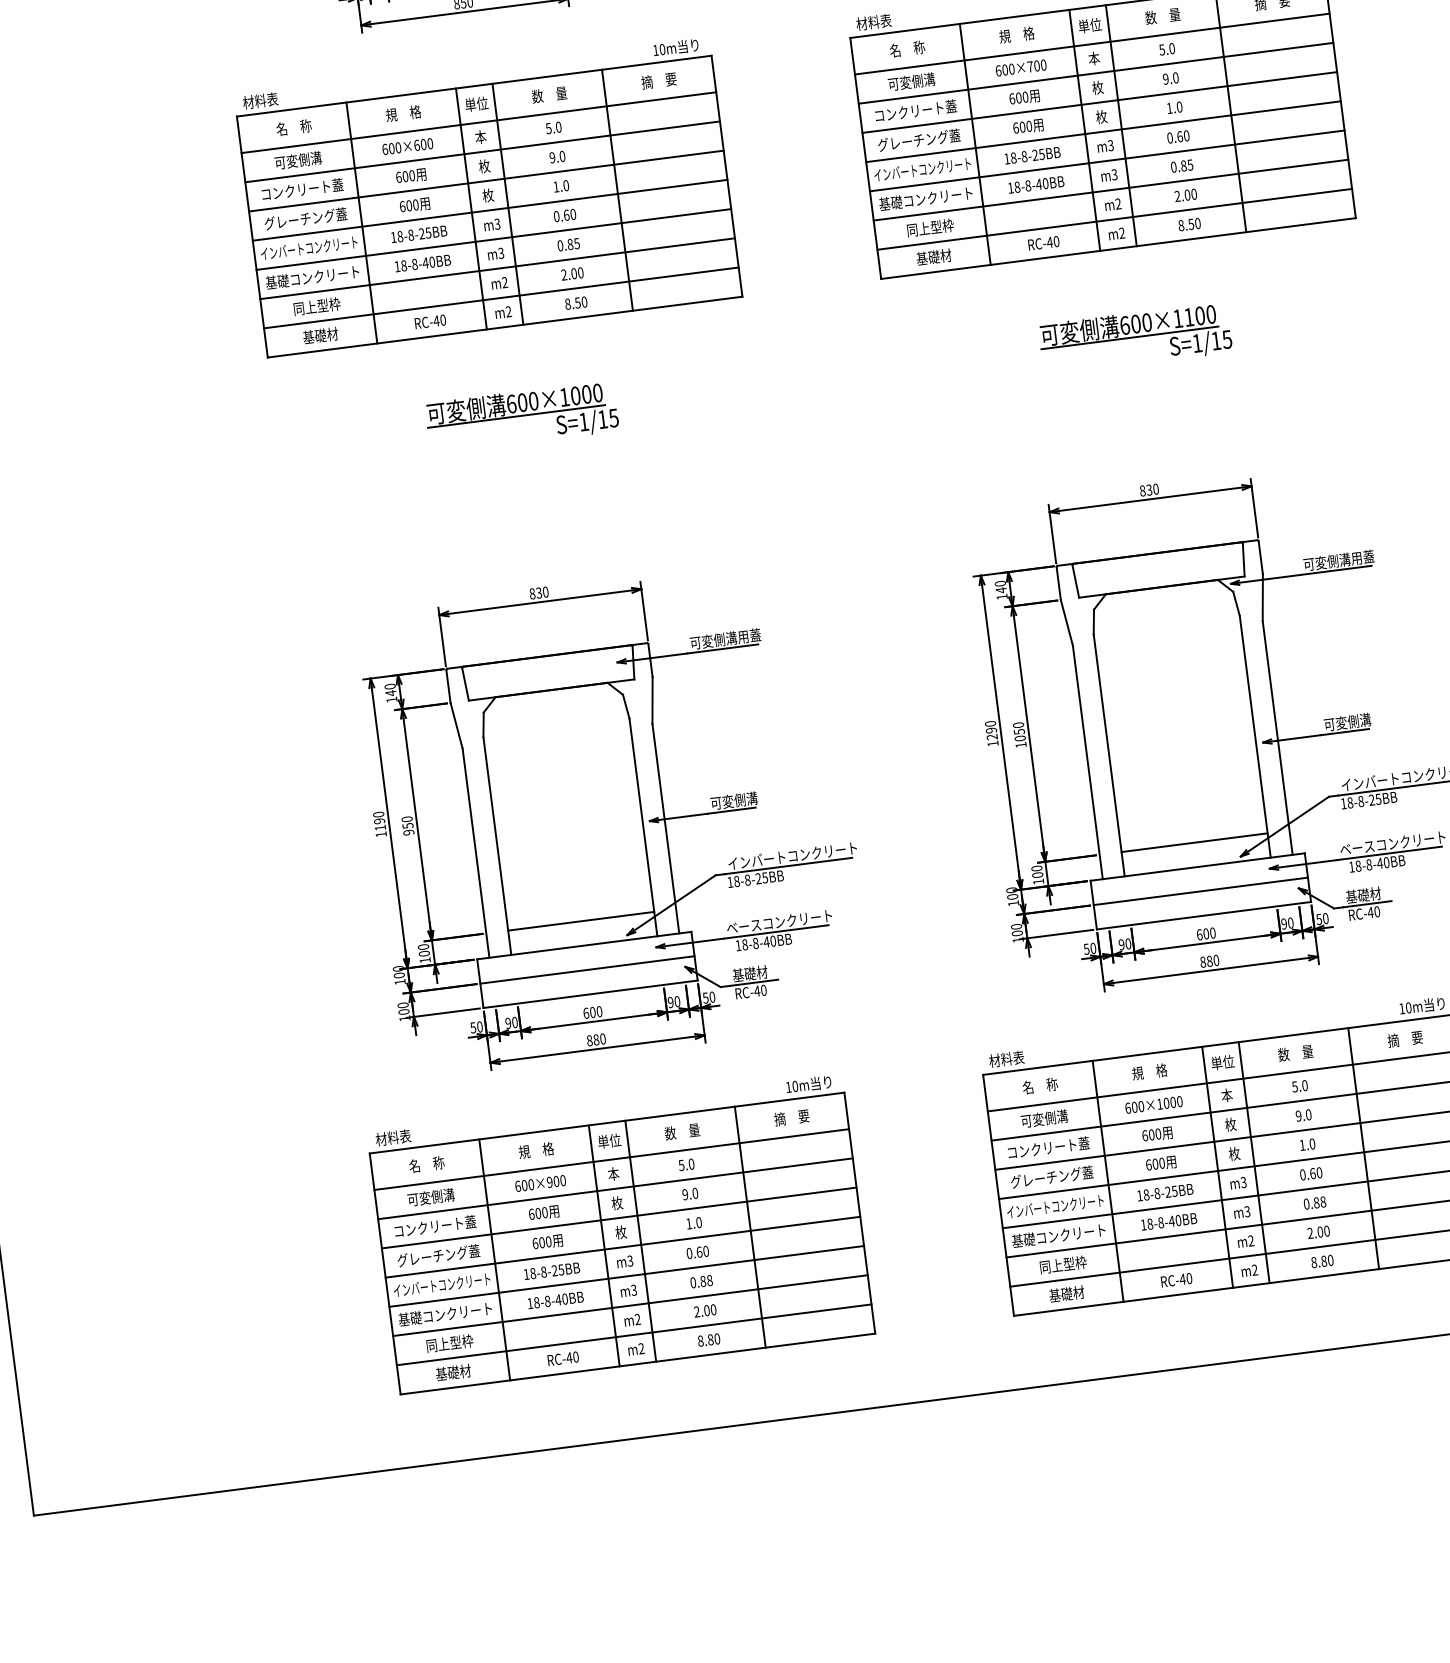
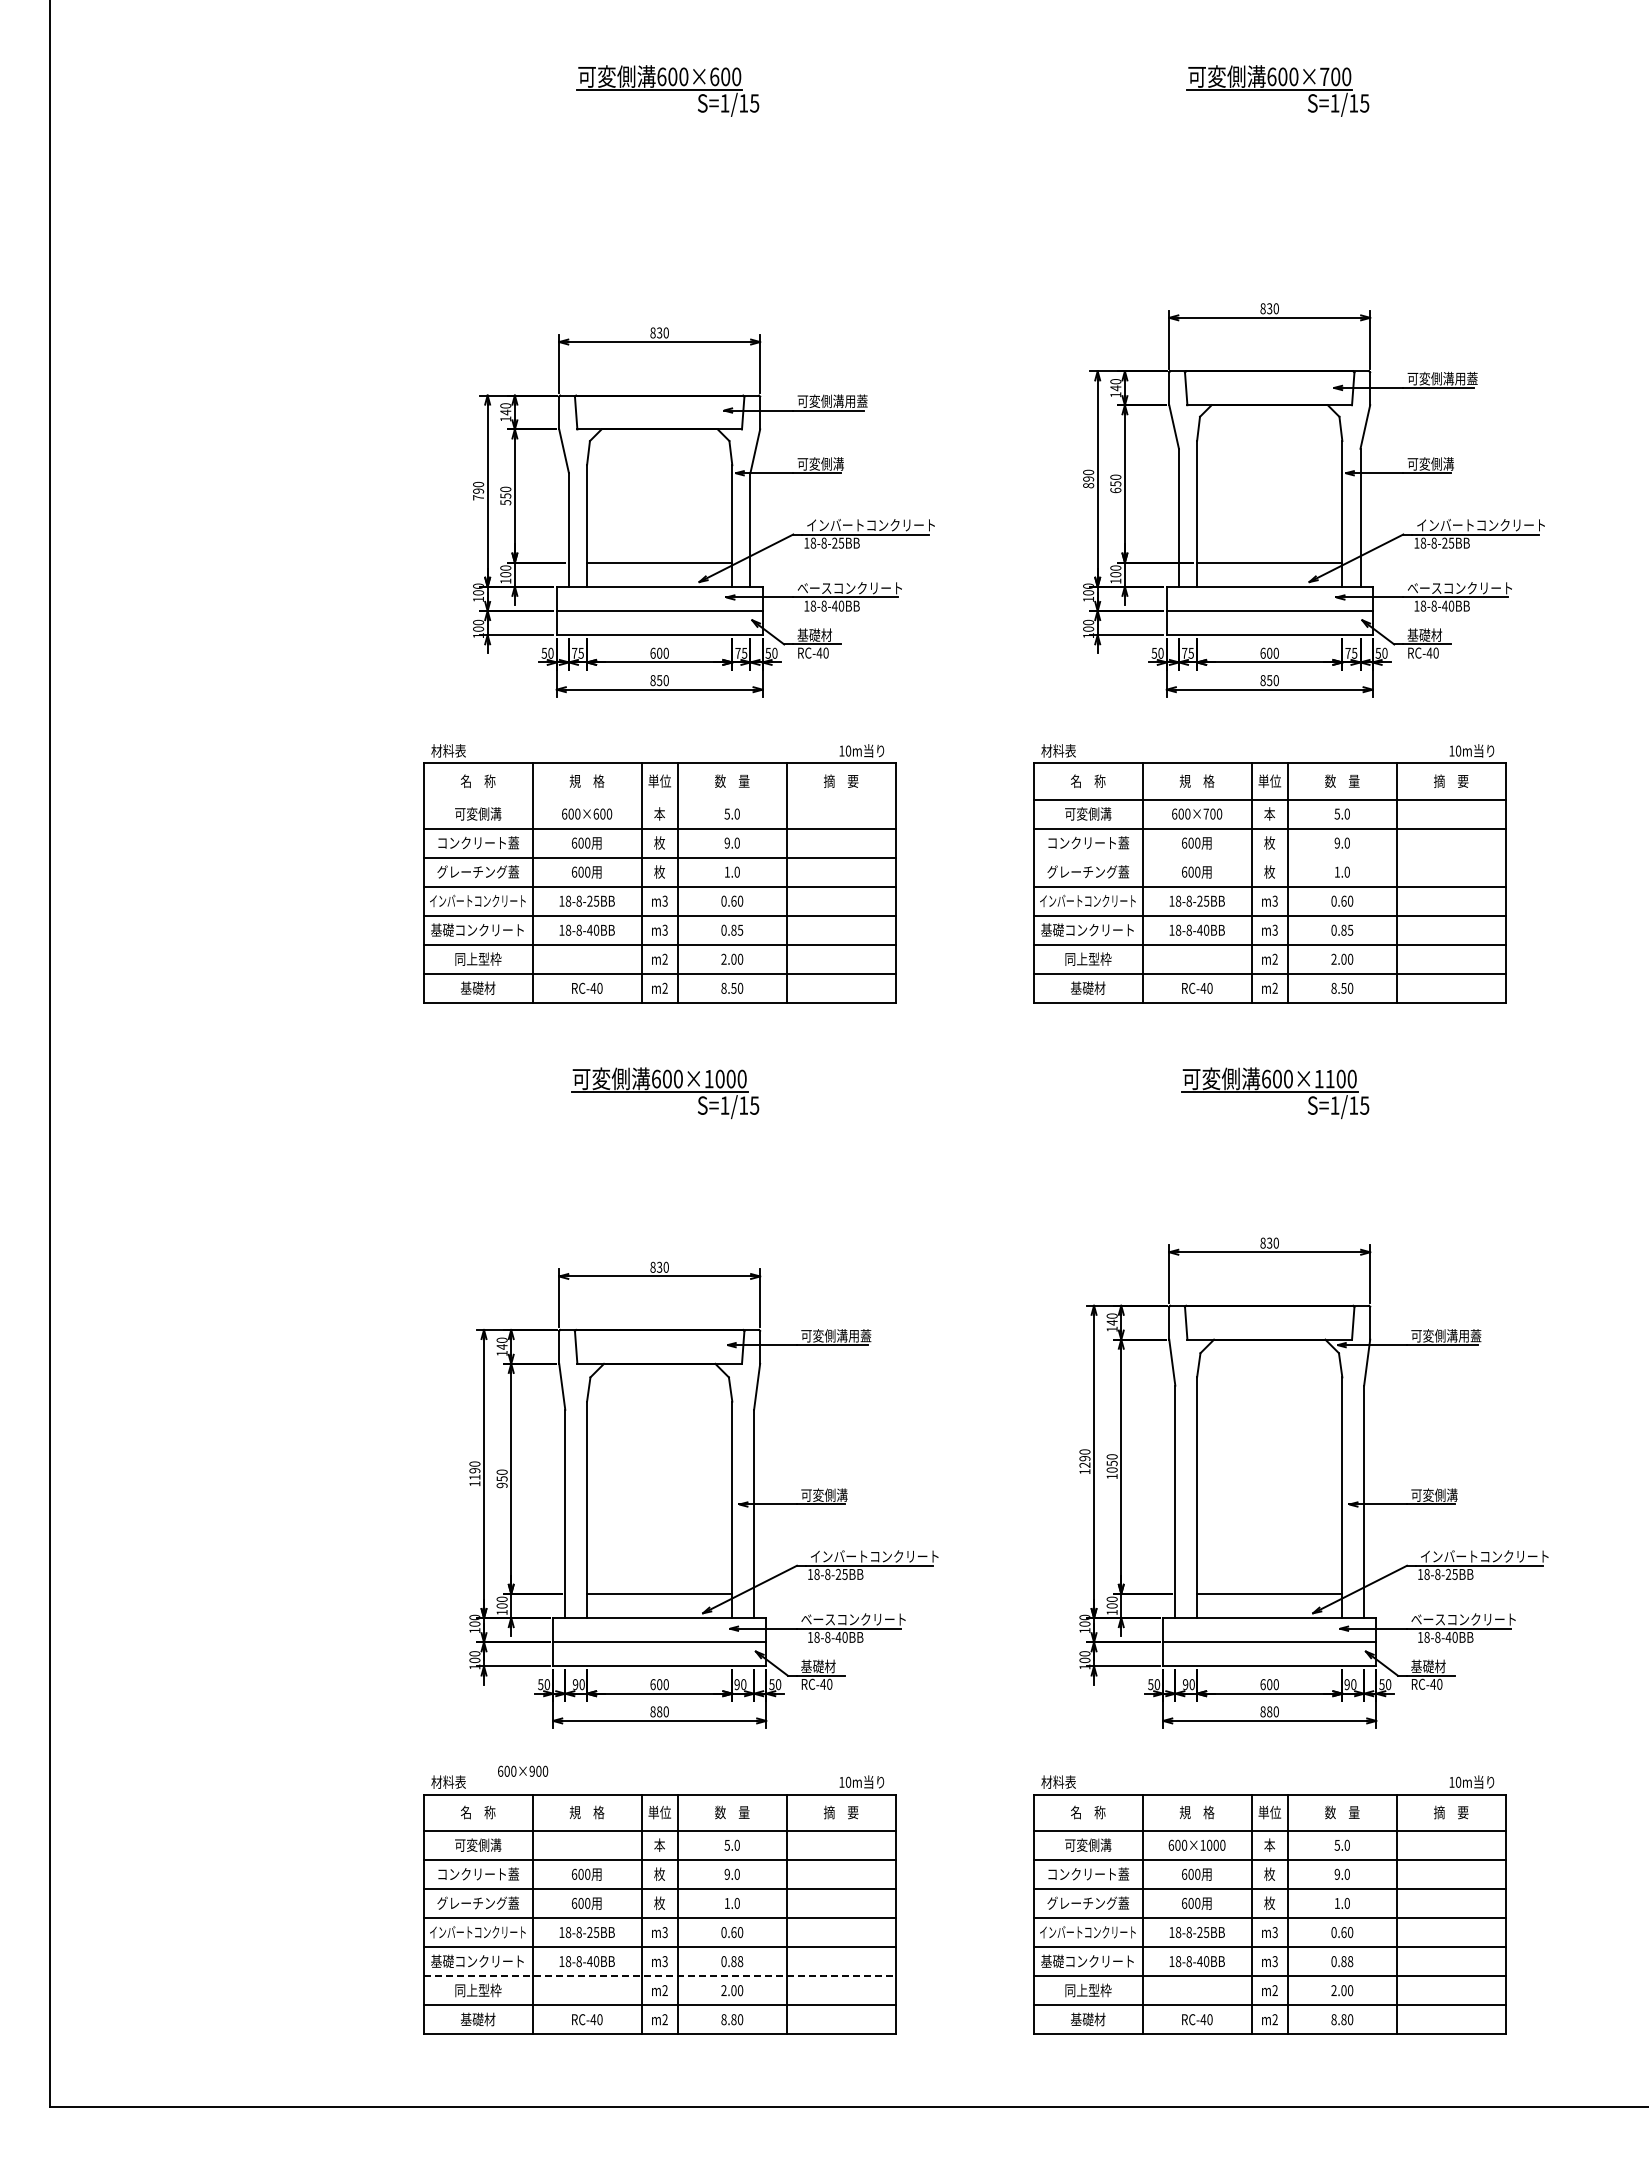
line: (1099, 102) -> (1269, 857), removed
line: (478, 122) -> (659, 799), removed
text: (540, 1182) -> (523, 1770), moved
line: (631, 1305) -> (660, 1976), solid -> dashed

